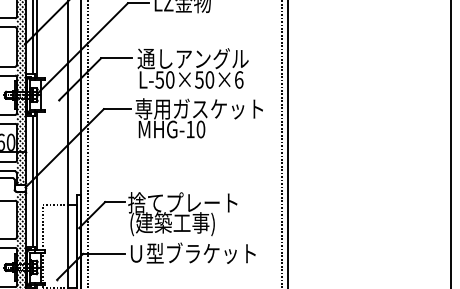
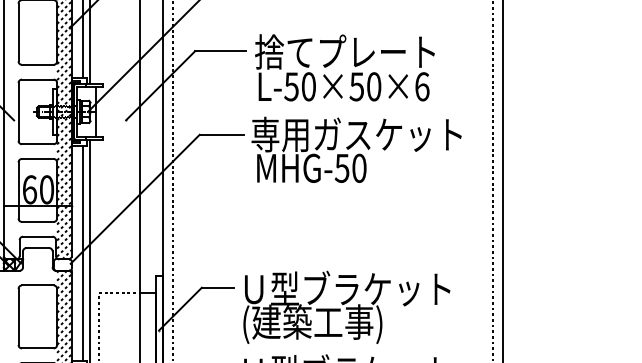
text: (192, 58) -> (345, 51), 通しアングル -> 捨てプレート
text: (190, 129) -> (342, 168), MHG-10 -> MHG-50
text: (192, 202) -> (345, 288), 捨てプレート -> Ｕ型ブラケット

